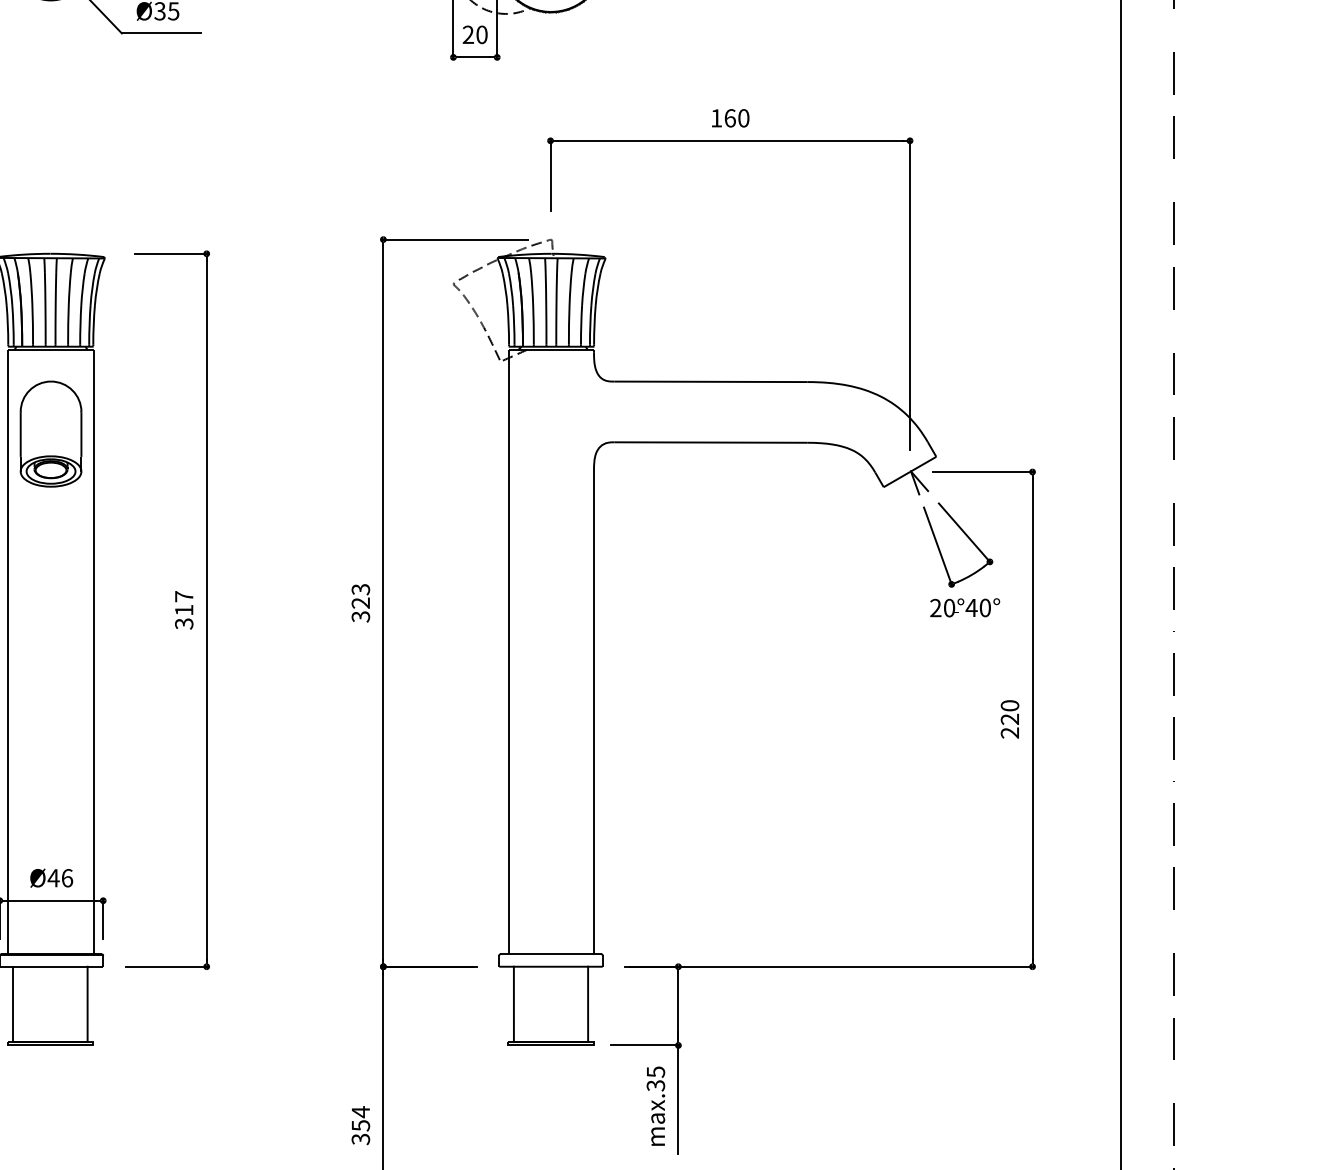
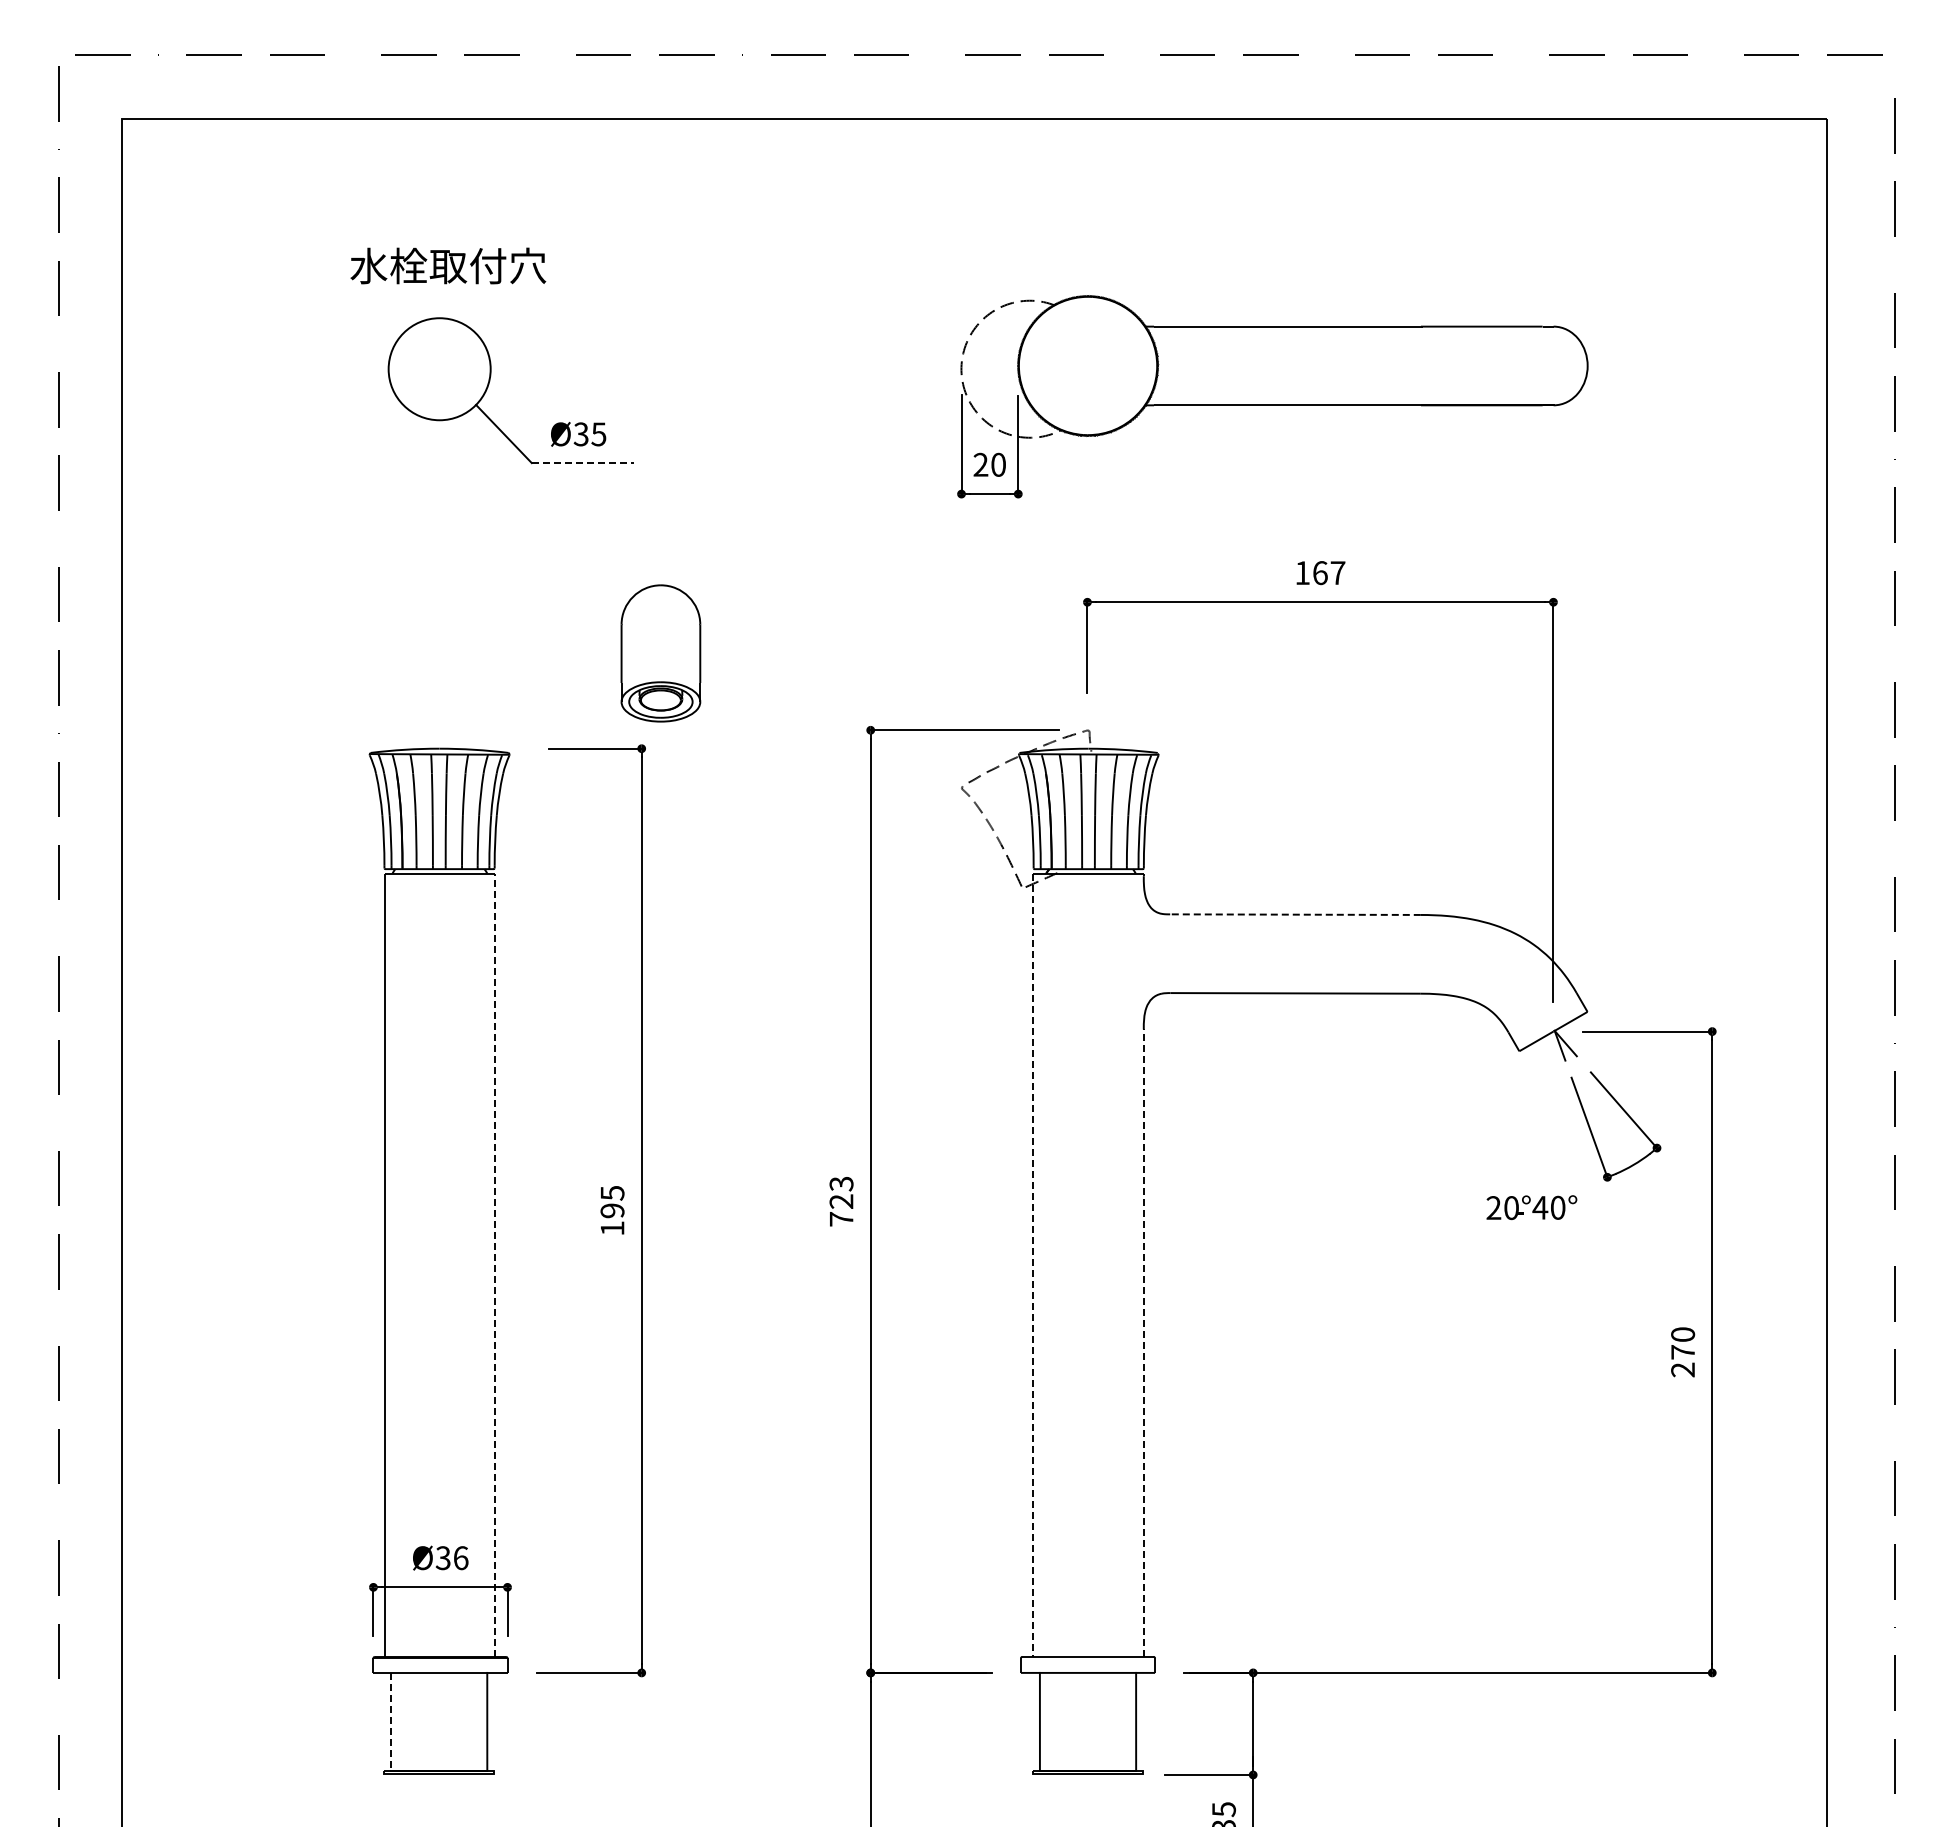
line: (161, 33) -> (583, 463), solid -> dashed
text: (743, 118) -> (1337, 573), 160 -> 167
line: (710, 381) -> (1294, 914), solid -> dashed
part: (50, 434) -> (660, 653), moved
text: (964, 607) -> (1531, 1207), moved
text: (184, 610) -> (612, 1210), 317 -> 195
text: (360, 616) -> (841, 1219), 323 -> 723
line: (93, 652) -> (495, 1265), solid -> dashed
line: (508, 652) -> (1033, 1265), solid -> dashed
line: (593, 712) -> (1143, 1343), solid -> dashed
text: (1009, 719) -> (1682, 1352), 220 -> 270
text: (53, 878) -> (443, 1558), Ø46 -> Ø36
line: (13, 1004) -> (391, 1721), solid -> dashed

